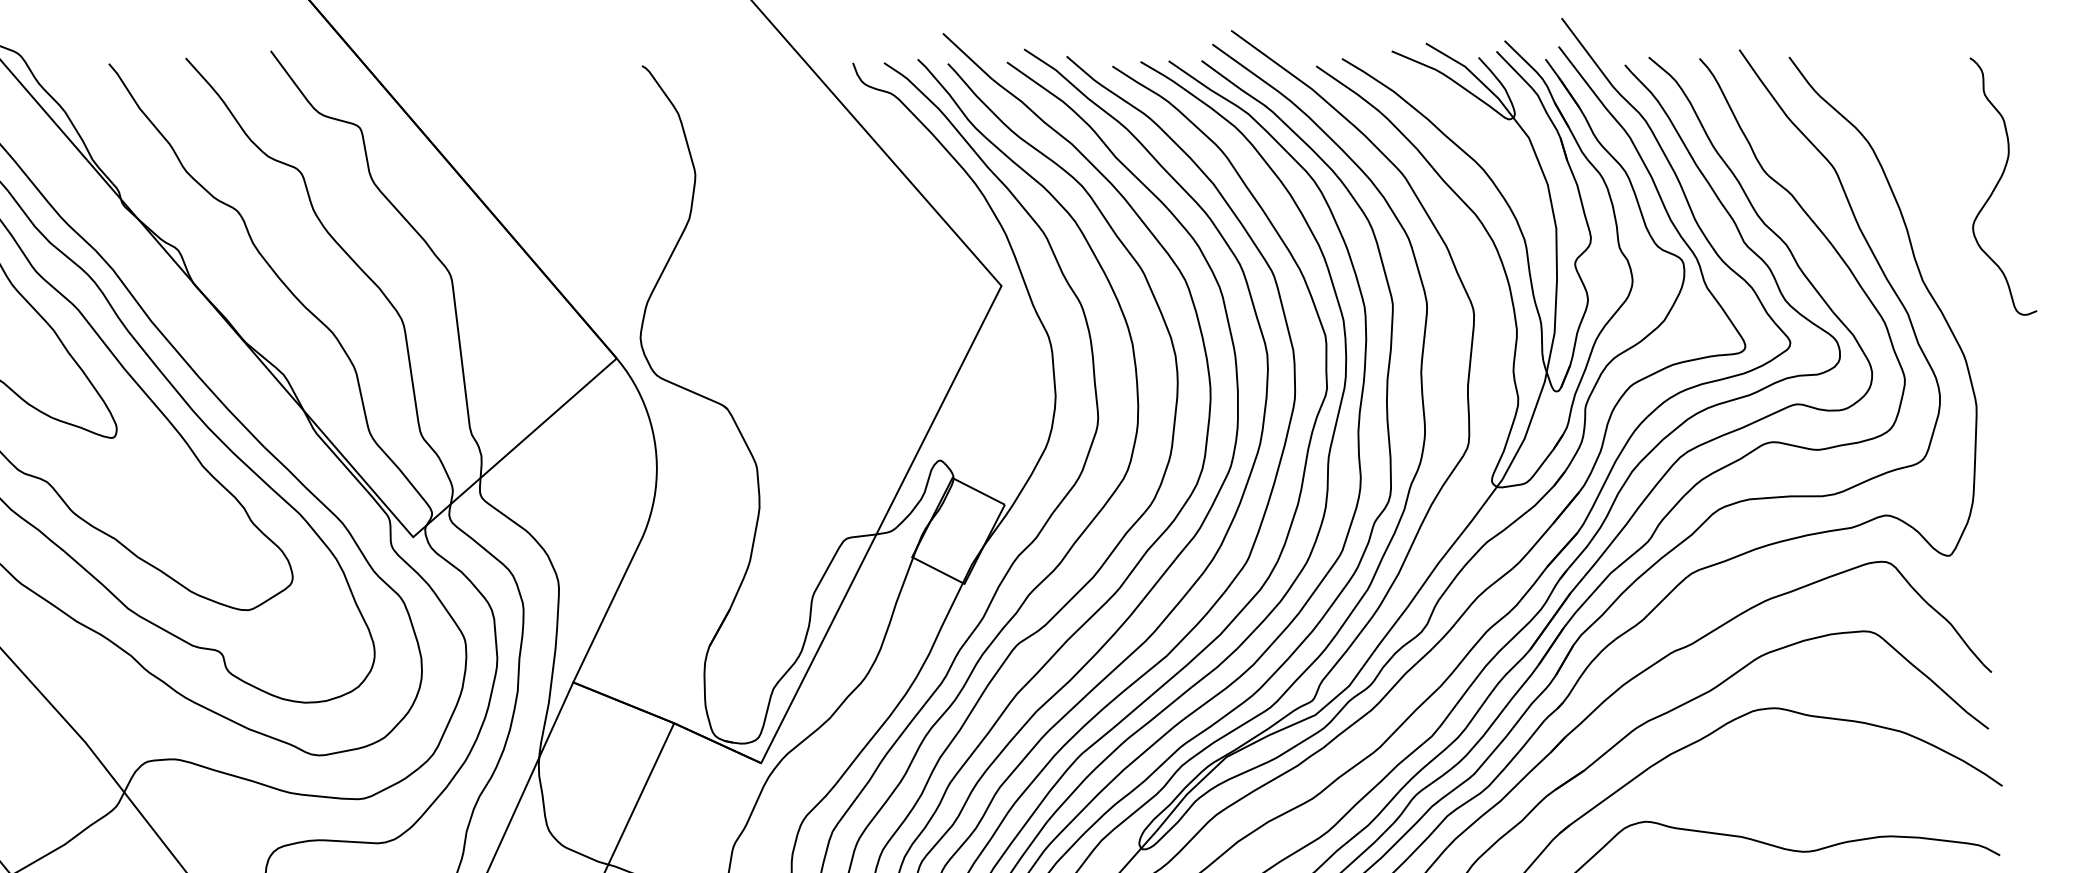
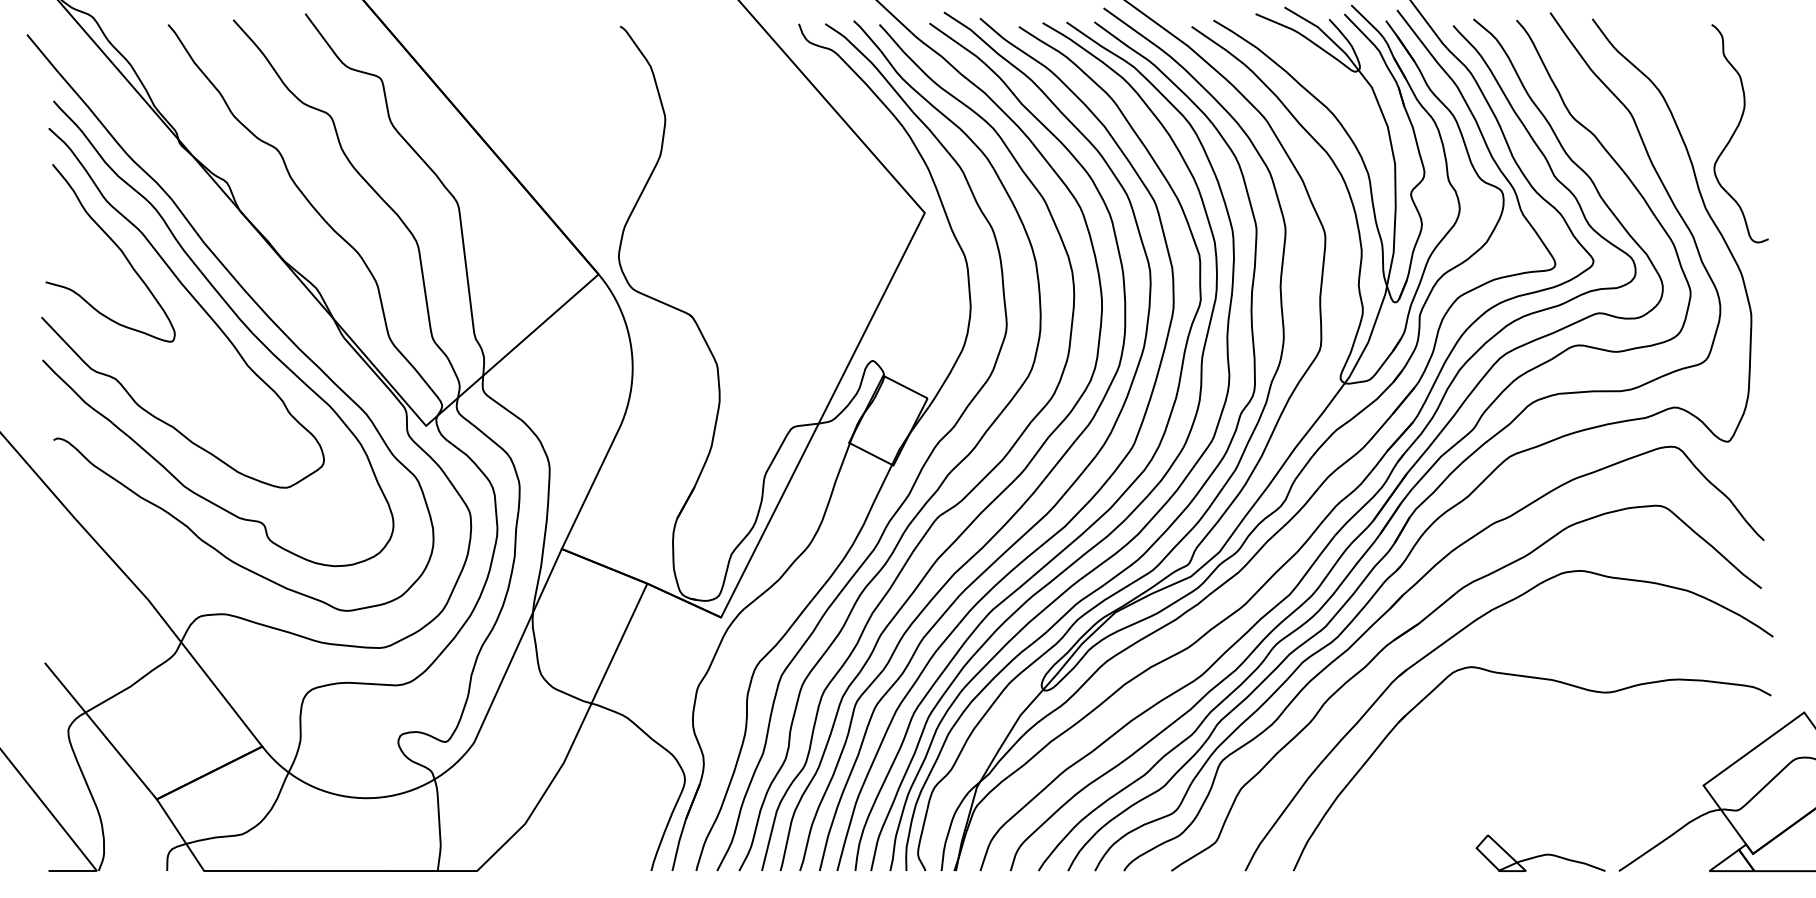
curve: (1997, 185) -> (1735, 132), moved

